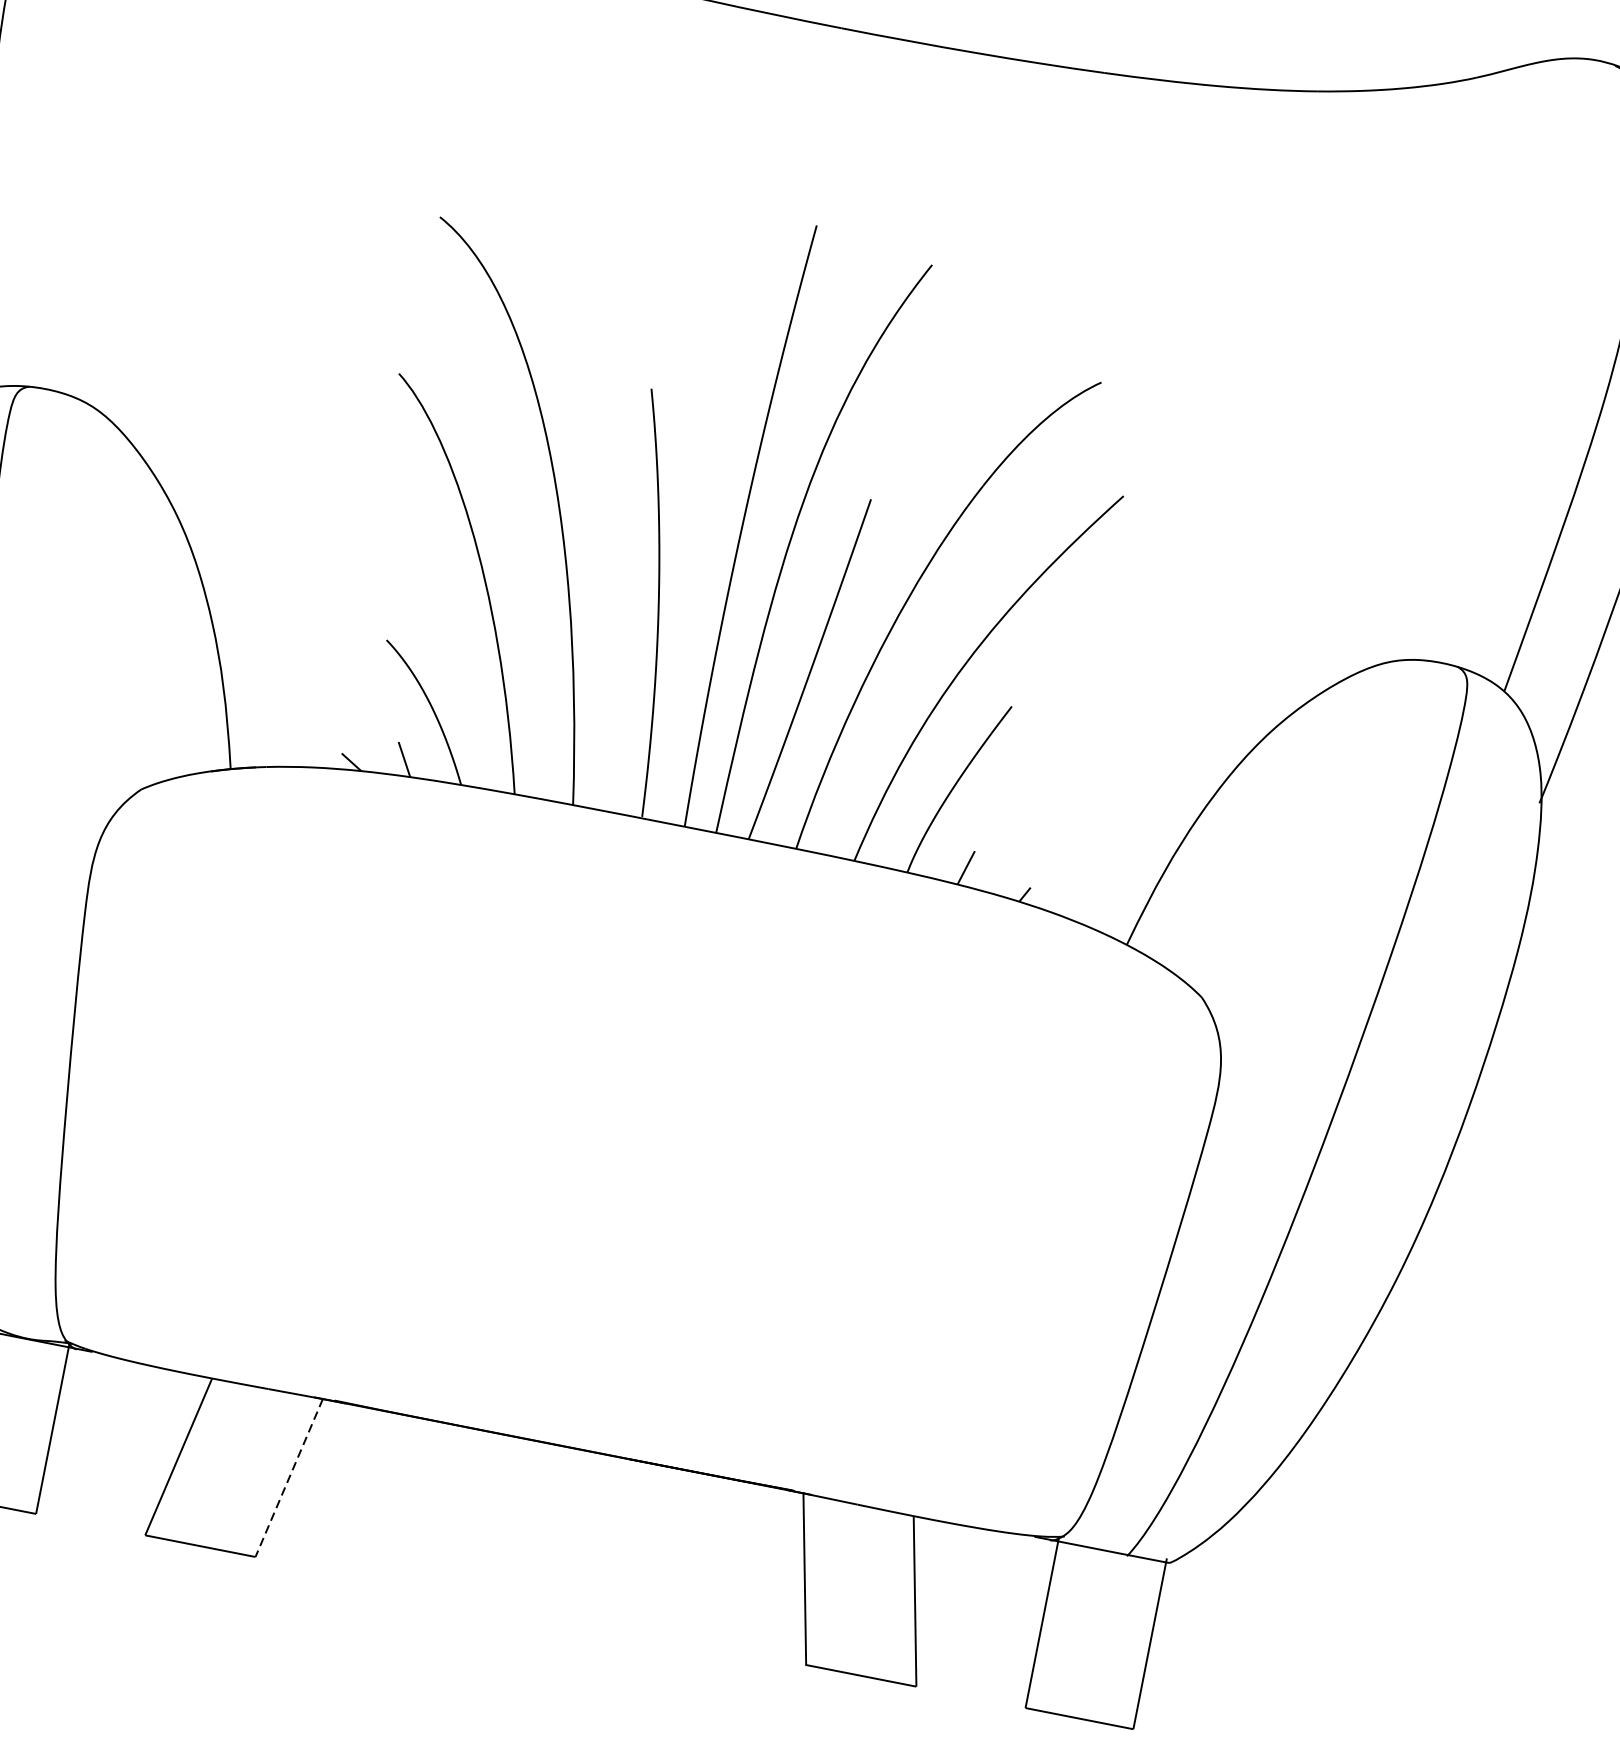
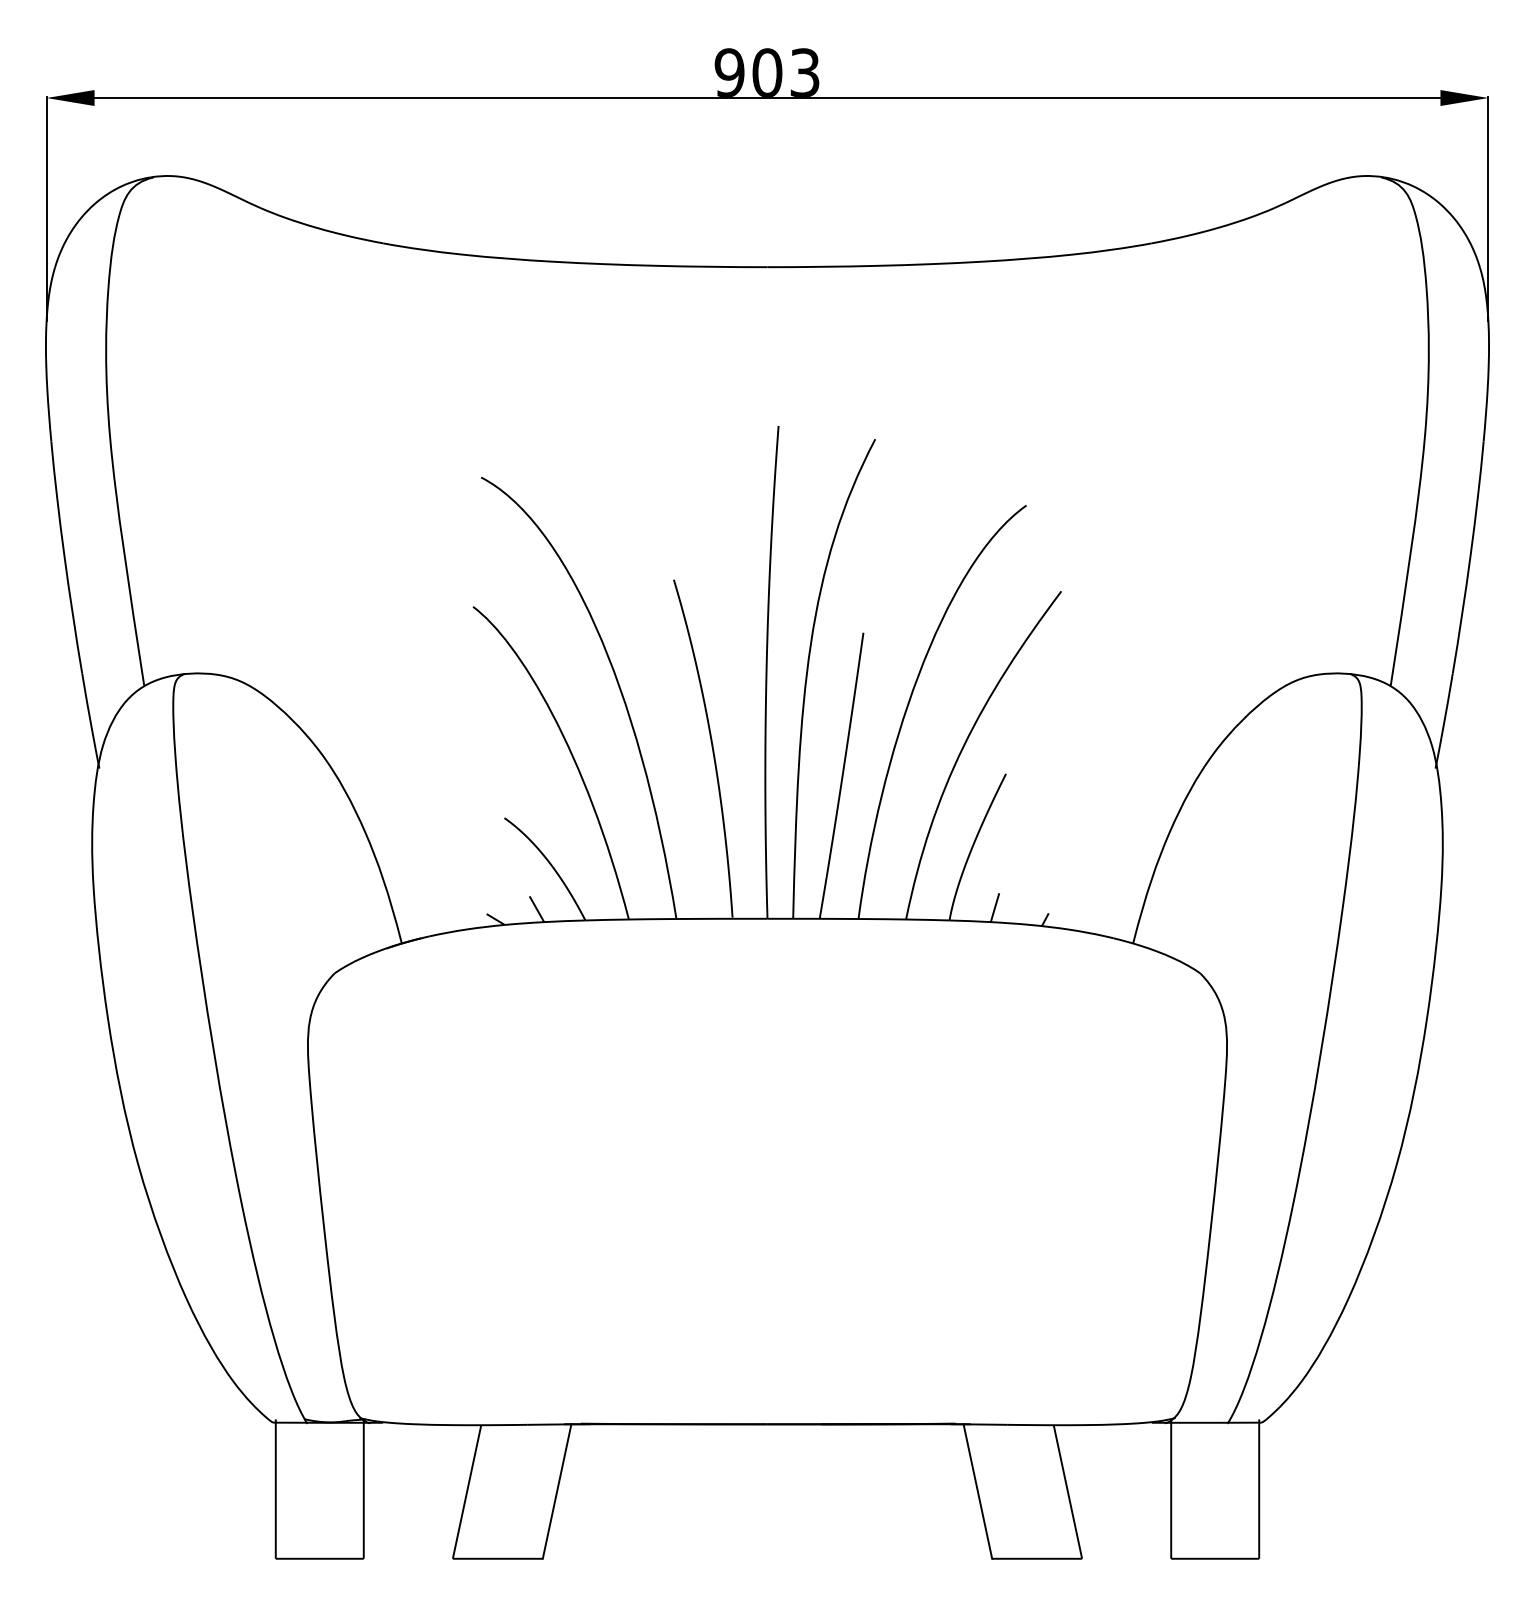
line: (289, 1478) -> (557, 1491), dashed -> solid

